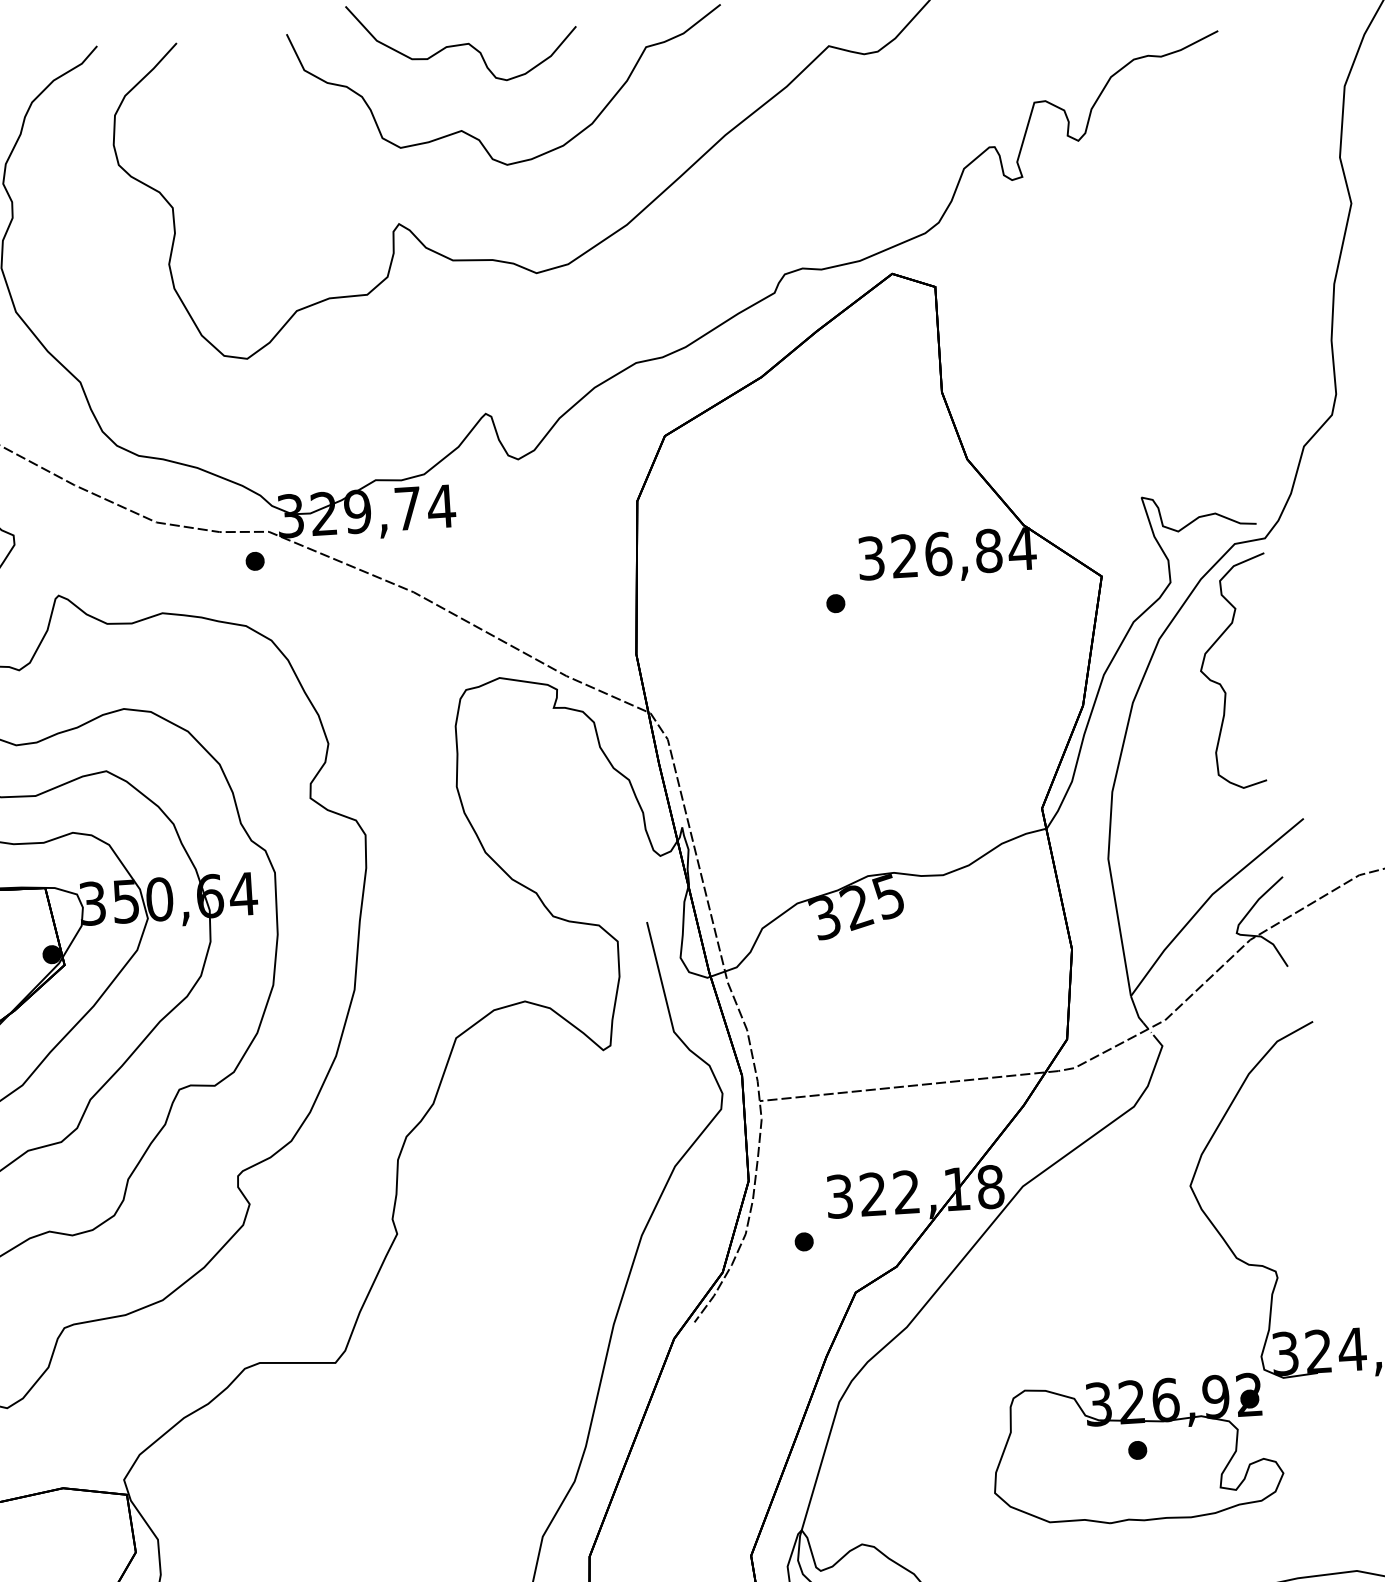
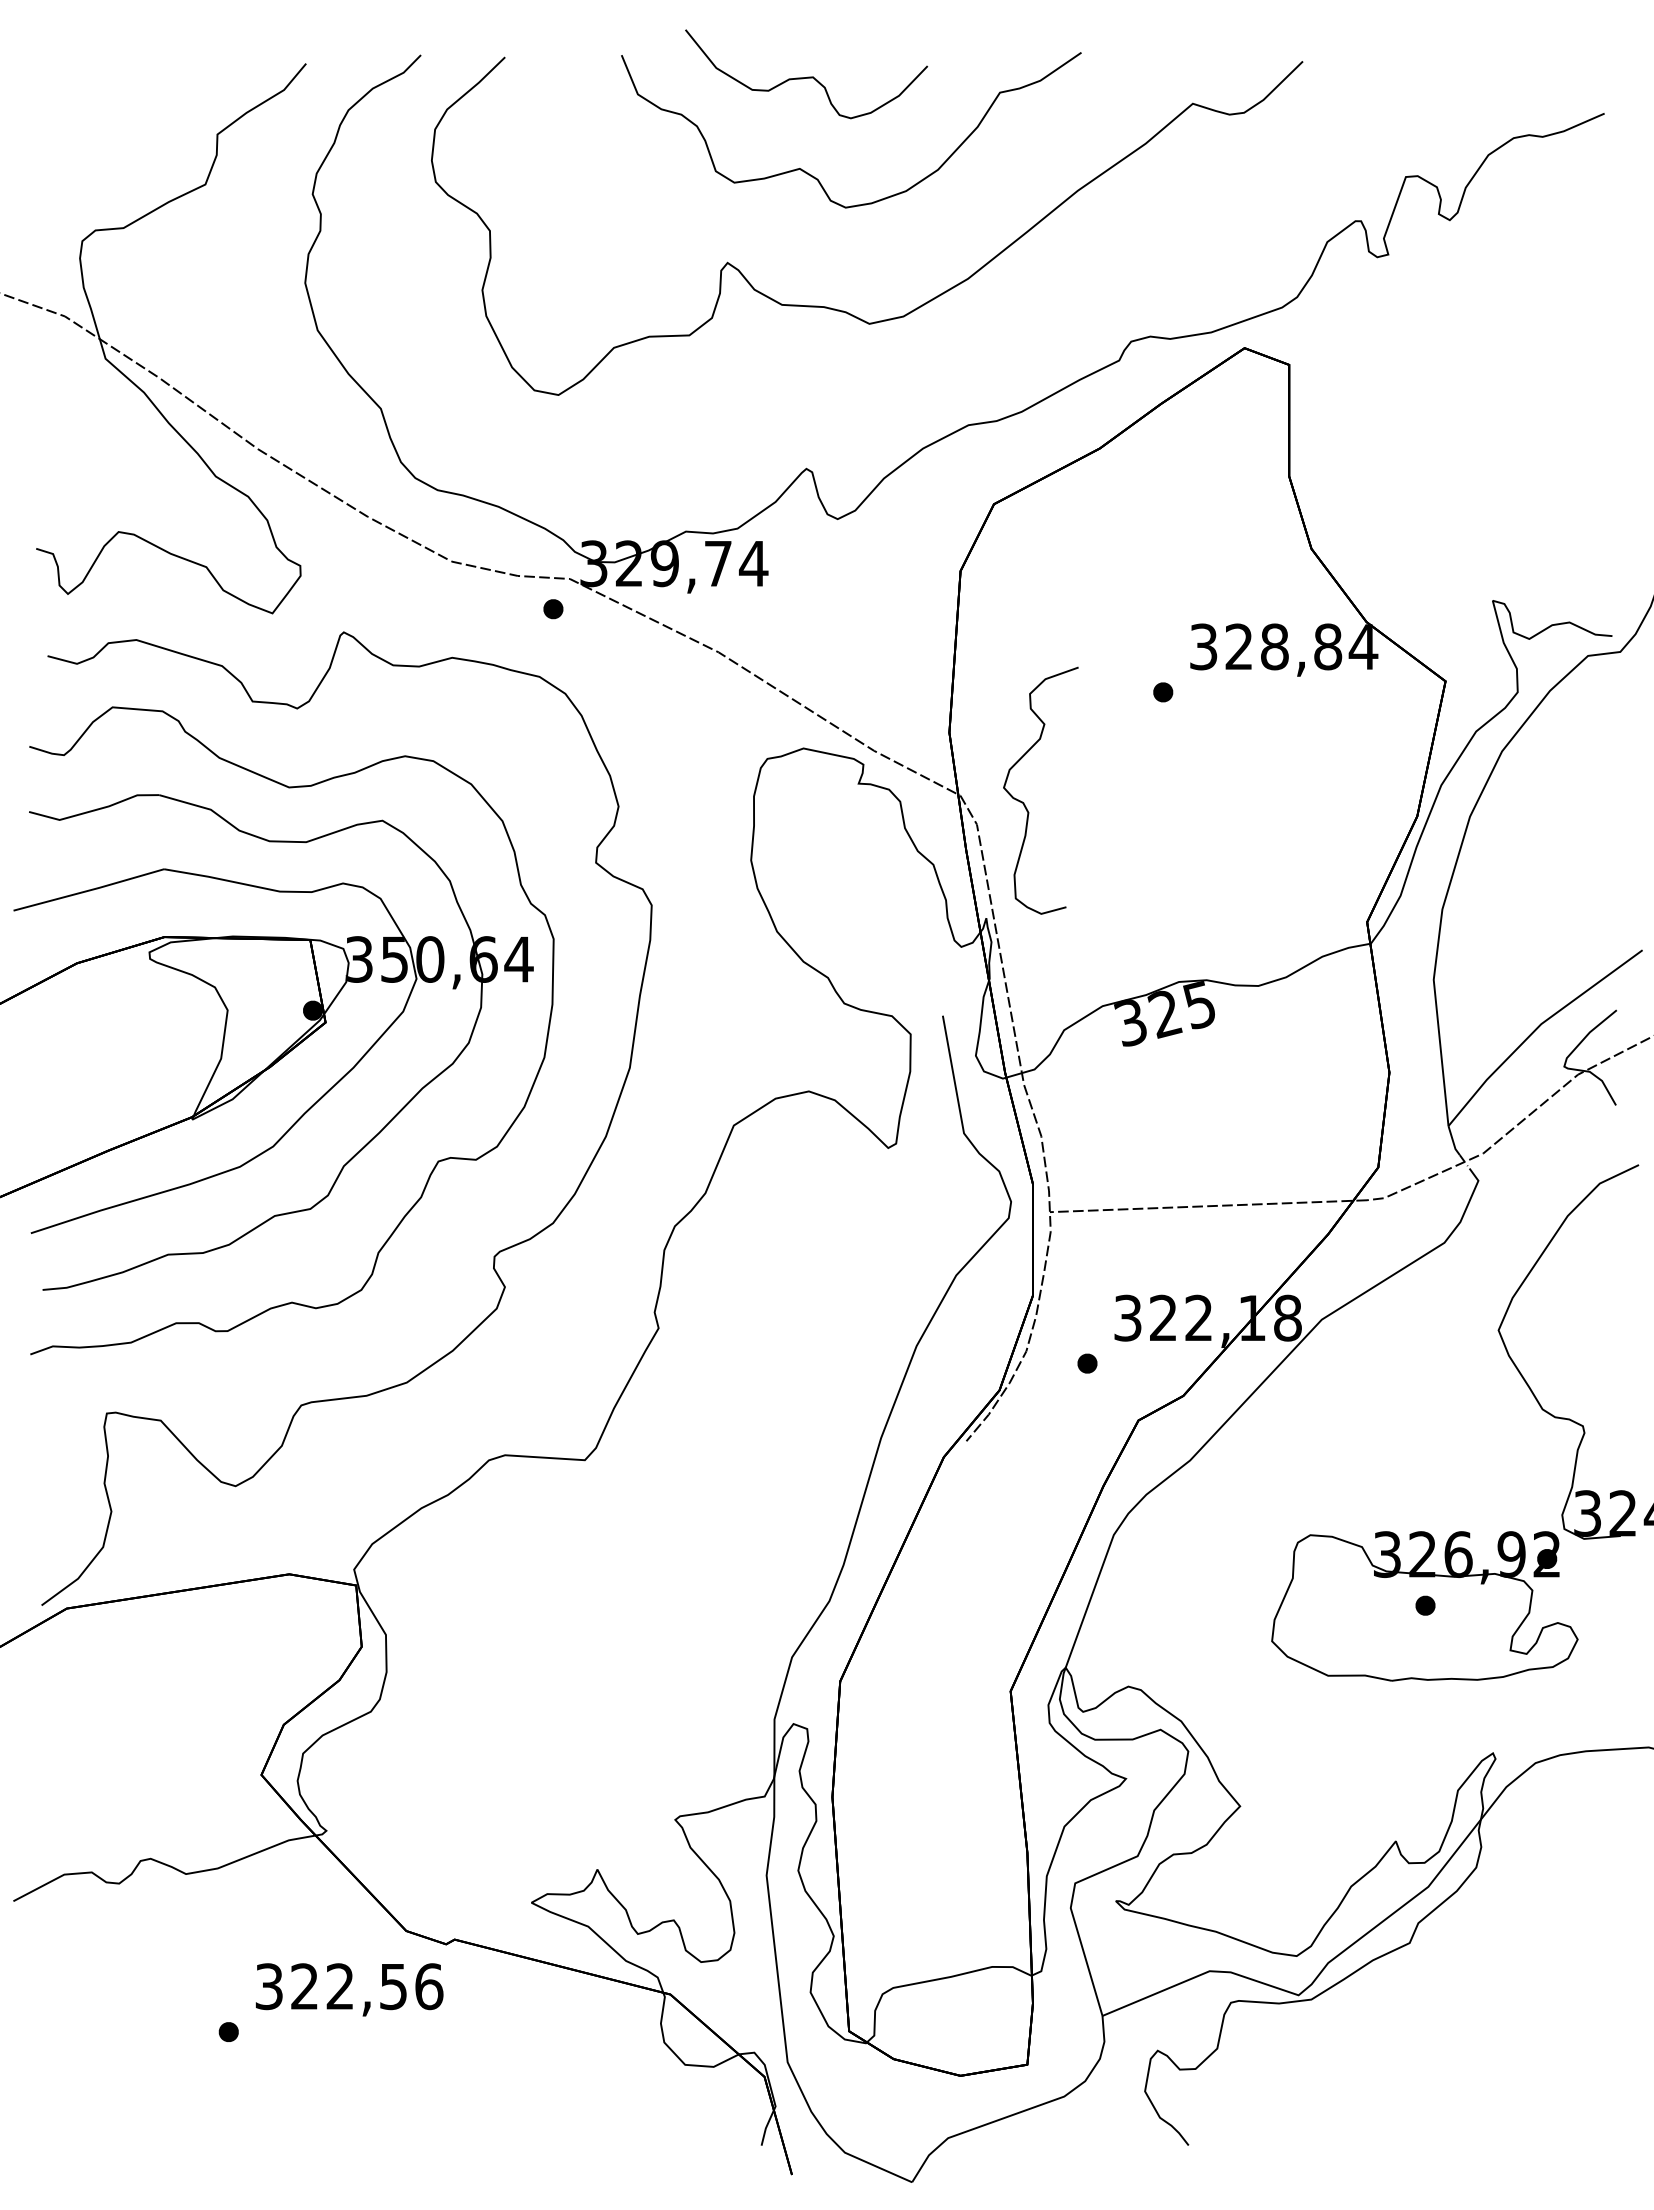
text: (939, 553) -> (1275, 646), 326,84 -> 328,84
curve: (1221, 683) -> (1024, 802), moved

